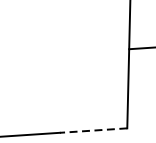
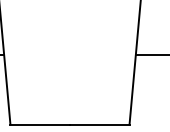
line: (93, 130) -> (99, 124), dashed -> solid

